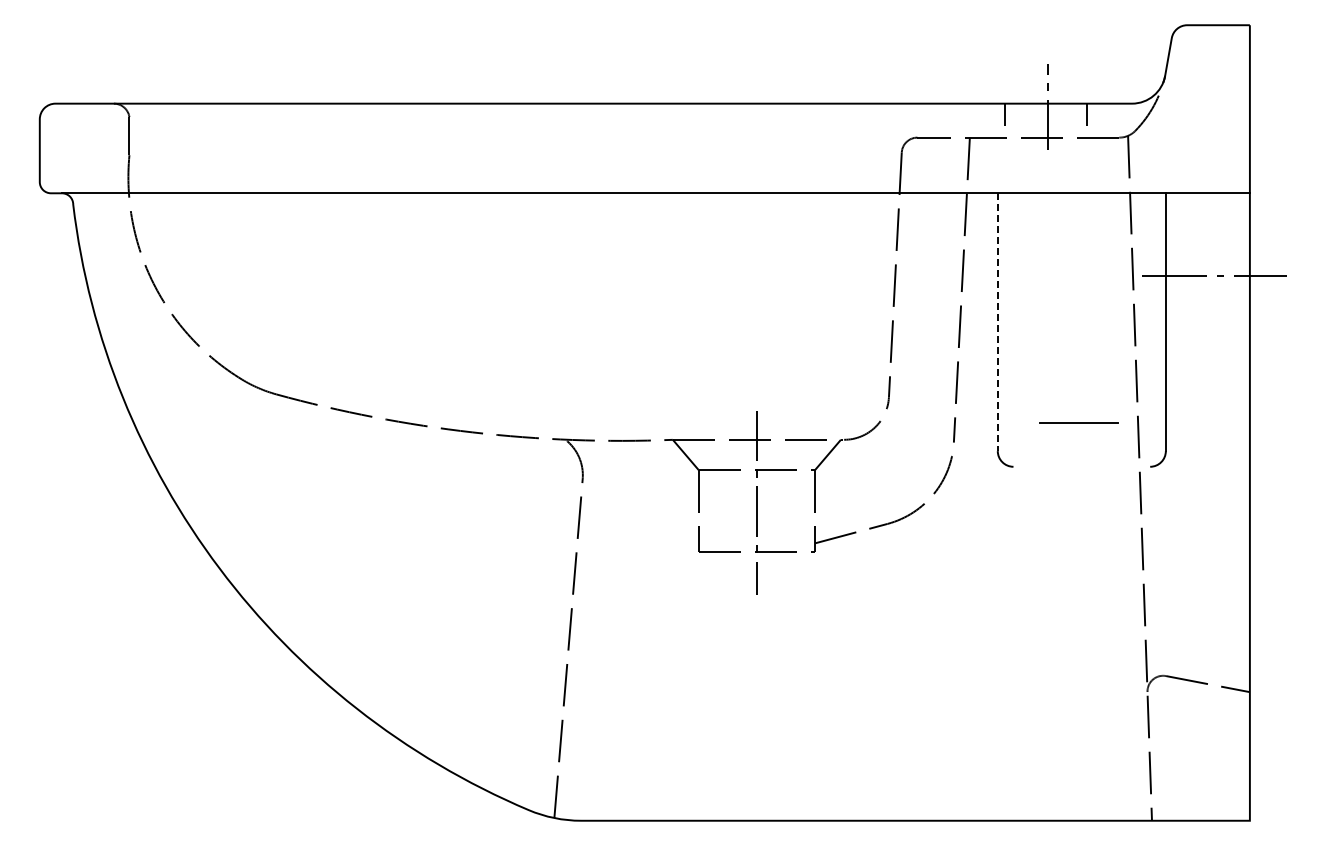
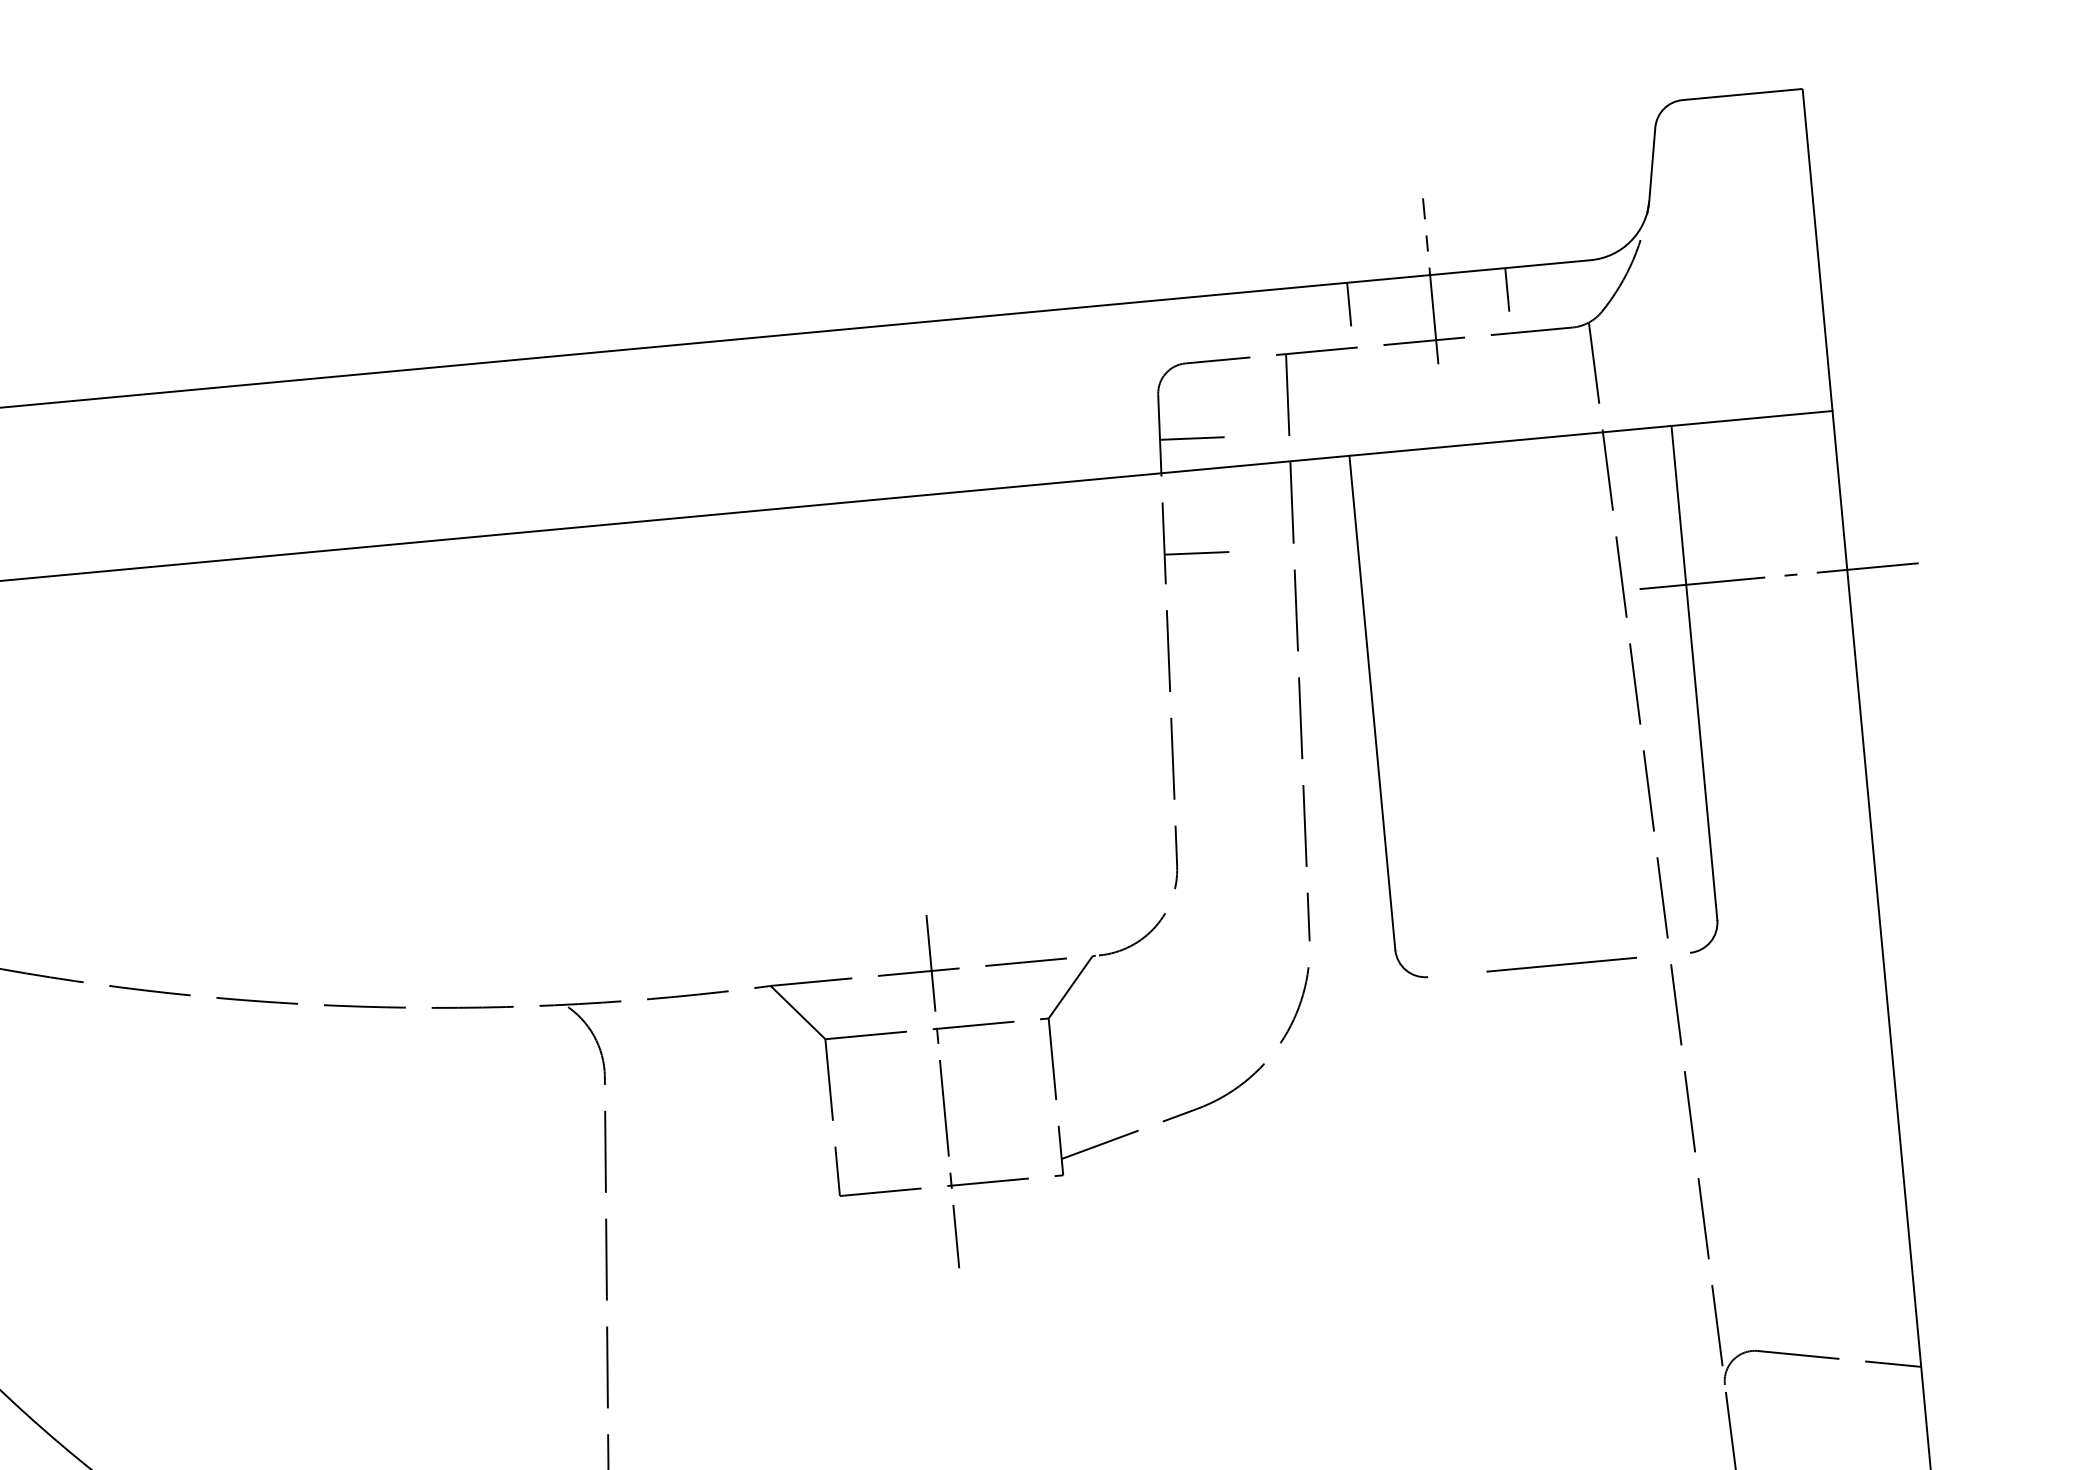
line: (917, 176) -> (1192, 437), added
line: (913, 236) -> (1195, 553), added
line: (997, 322) -> (1371, 703), dashed -> solid
line: (1078, 422) -> (1560, 964), moved

